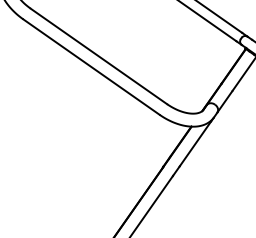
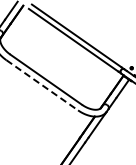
line: (91, 67) -> (42, 85), solid -> dashed

